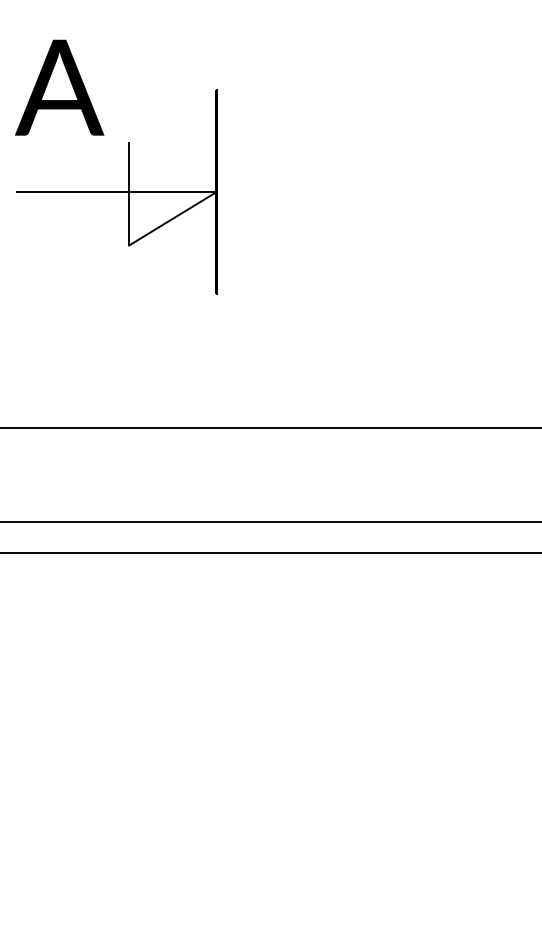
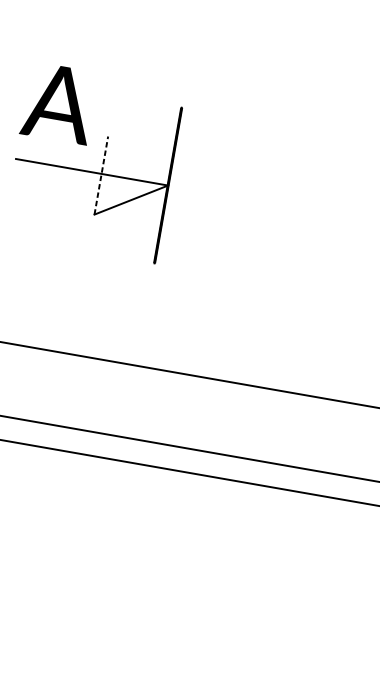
text: (59, 87) -> (59, 103), moved
line: (129, 193) -> (101, 175), solid -> dashed

